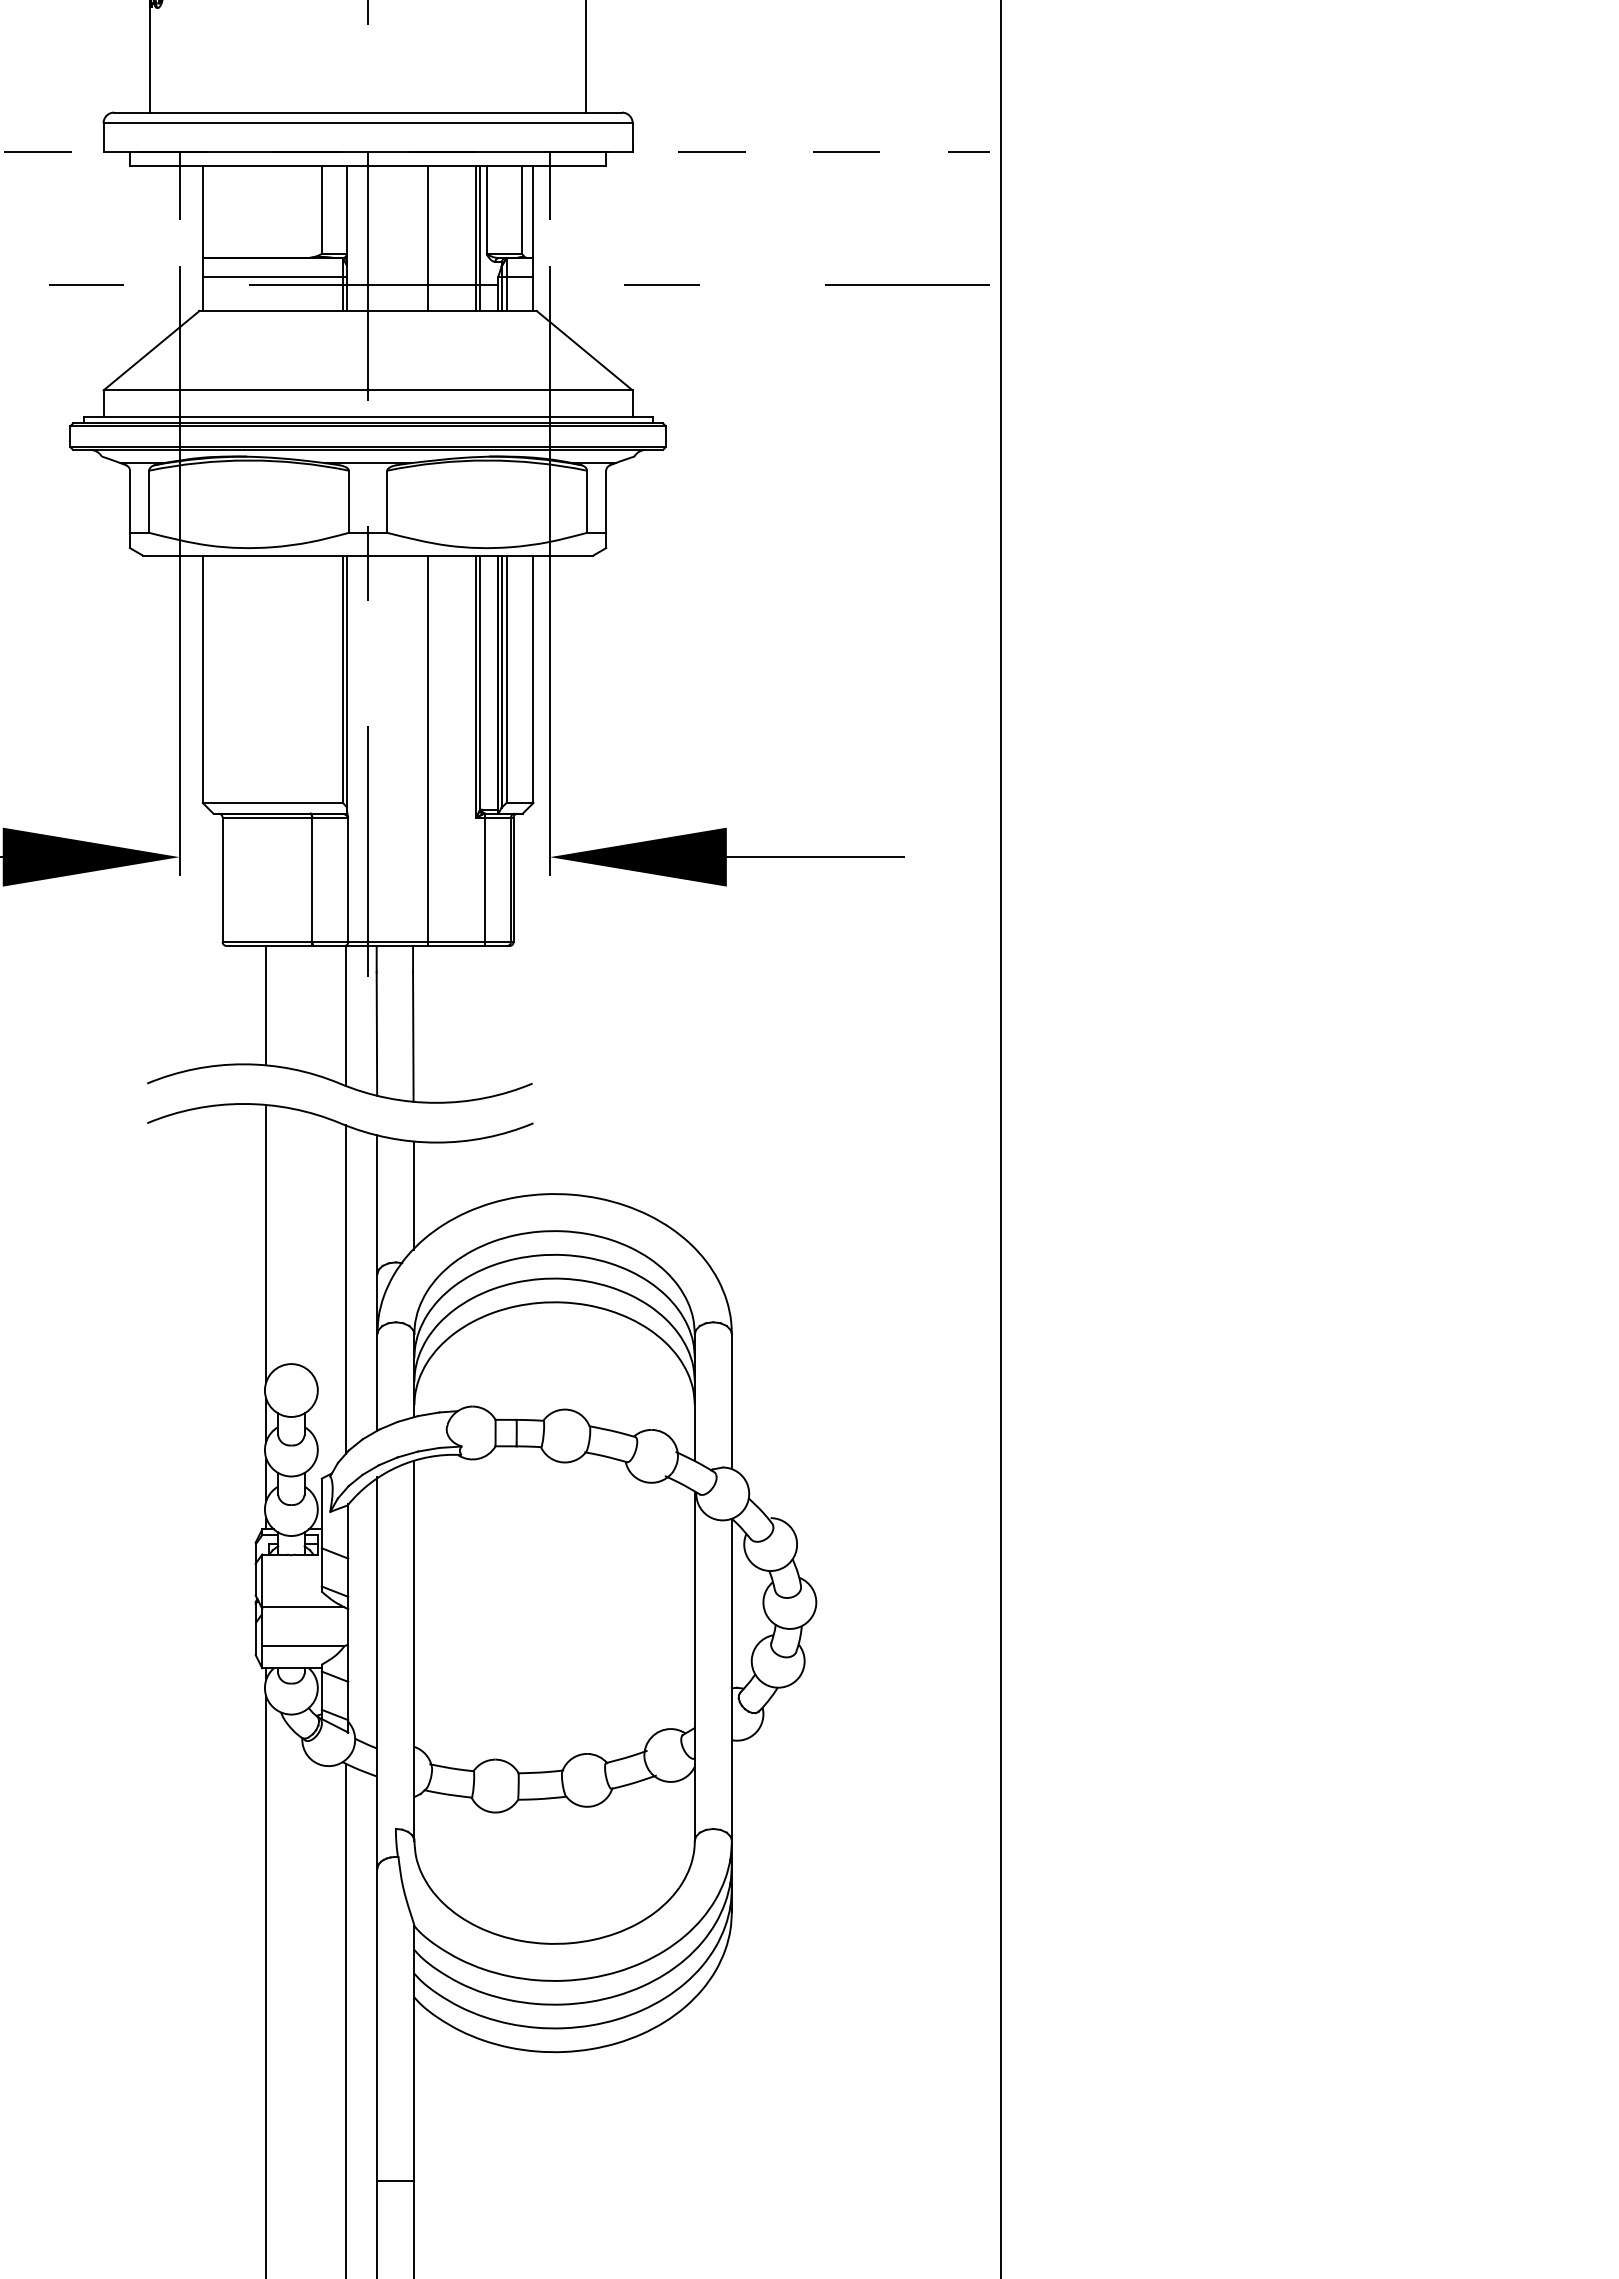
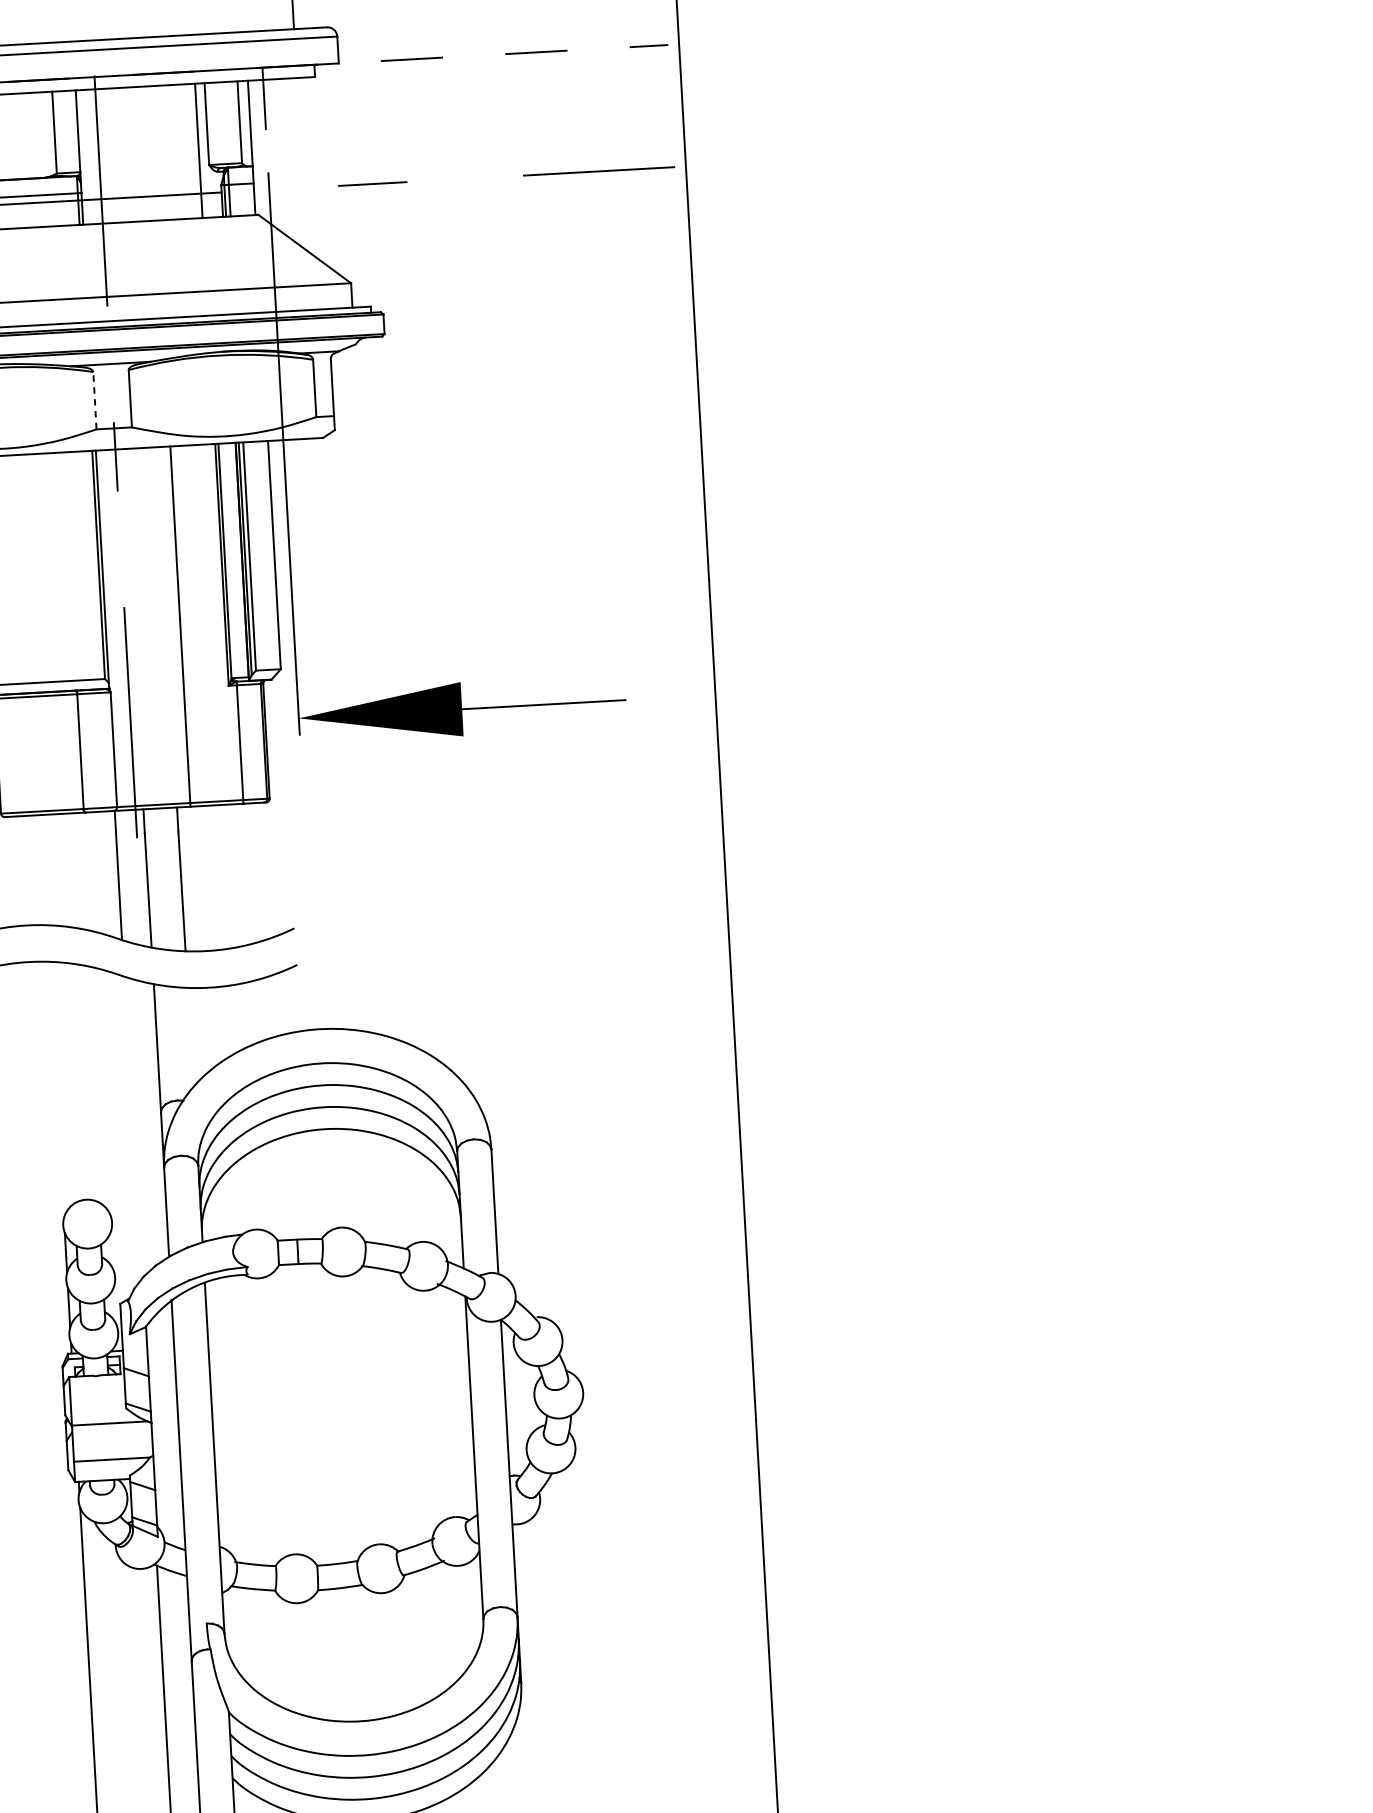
line: (427, 238) -> (153, 153), removed
line: (479, 238) -> (201, 150), removed
line: (348, 501) -> (94, 400), solid -> dashed
line: (266, 1005) -> (44, 869), removed
line: (414, 1195) -> (191, 1037), removed
line: (266, 1243) -> (57, 1089), removed
line: (345, 1289) -> (132, 1128), removed

